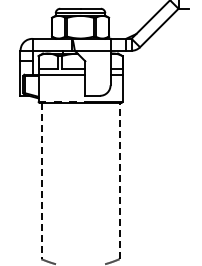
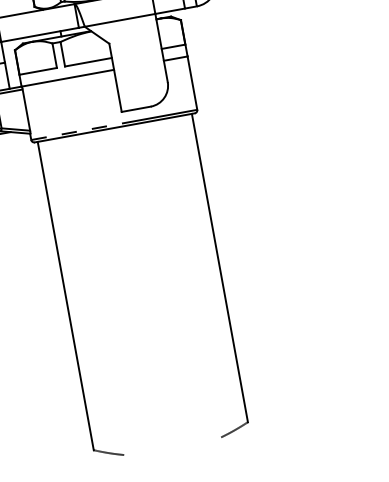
line: (119, 180) -> (219, 266), dashed -> solid
line: (41, 181) -> (65, 296), dashed -> solid

